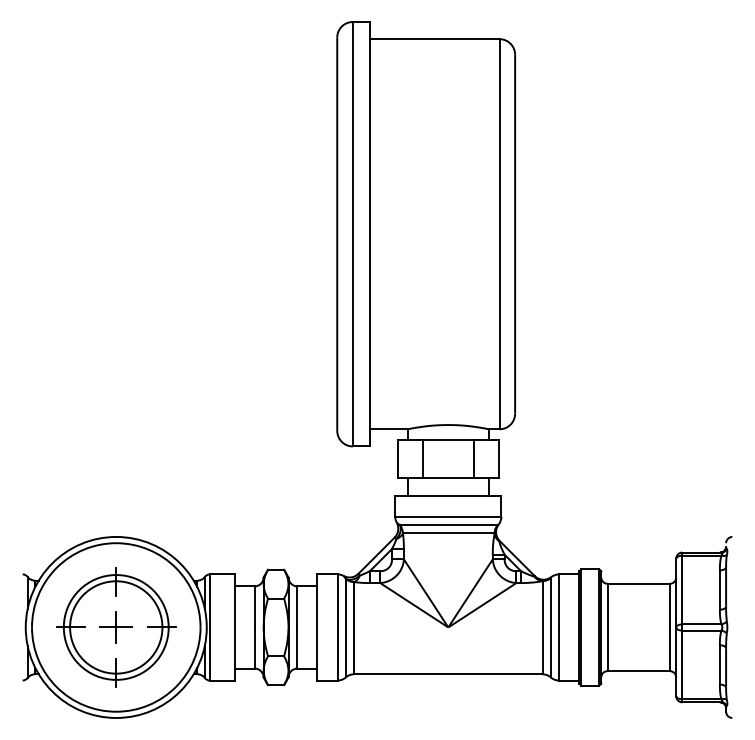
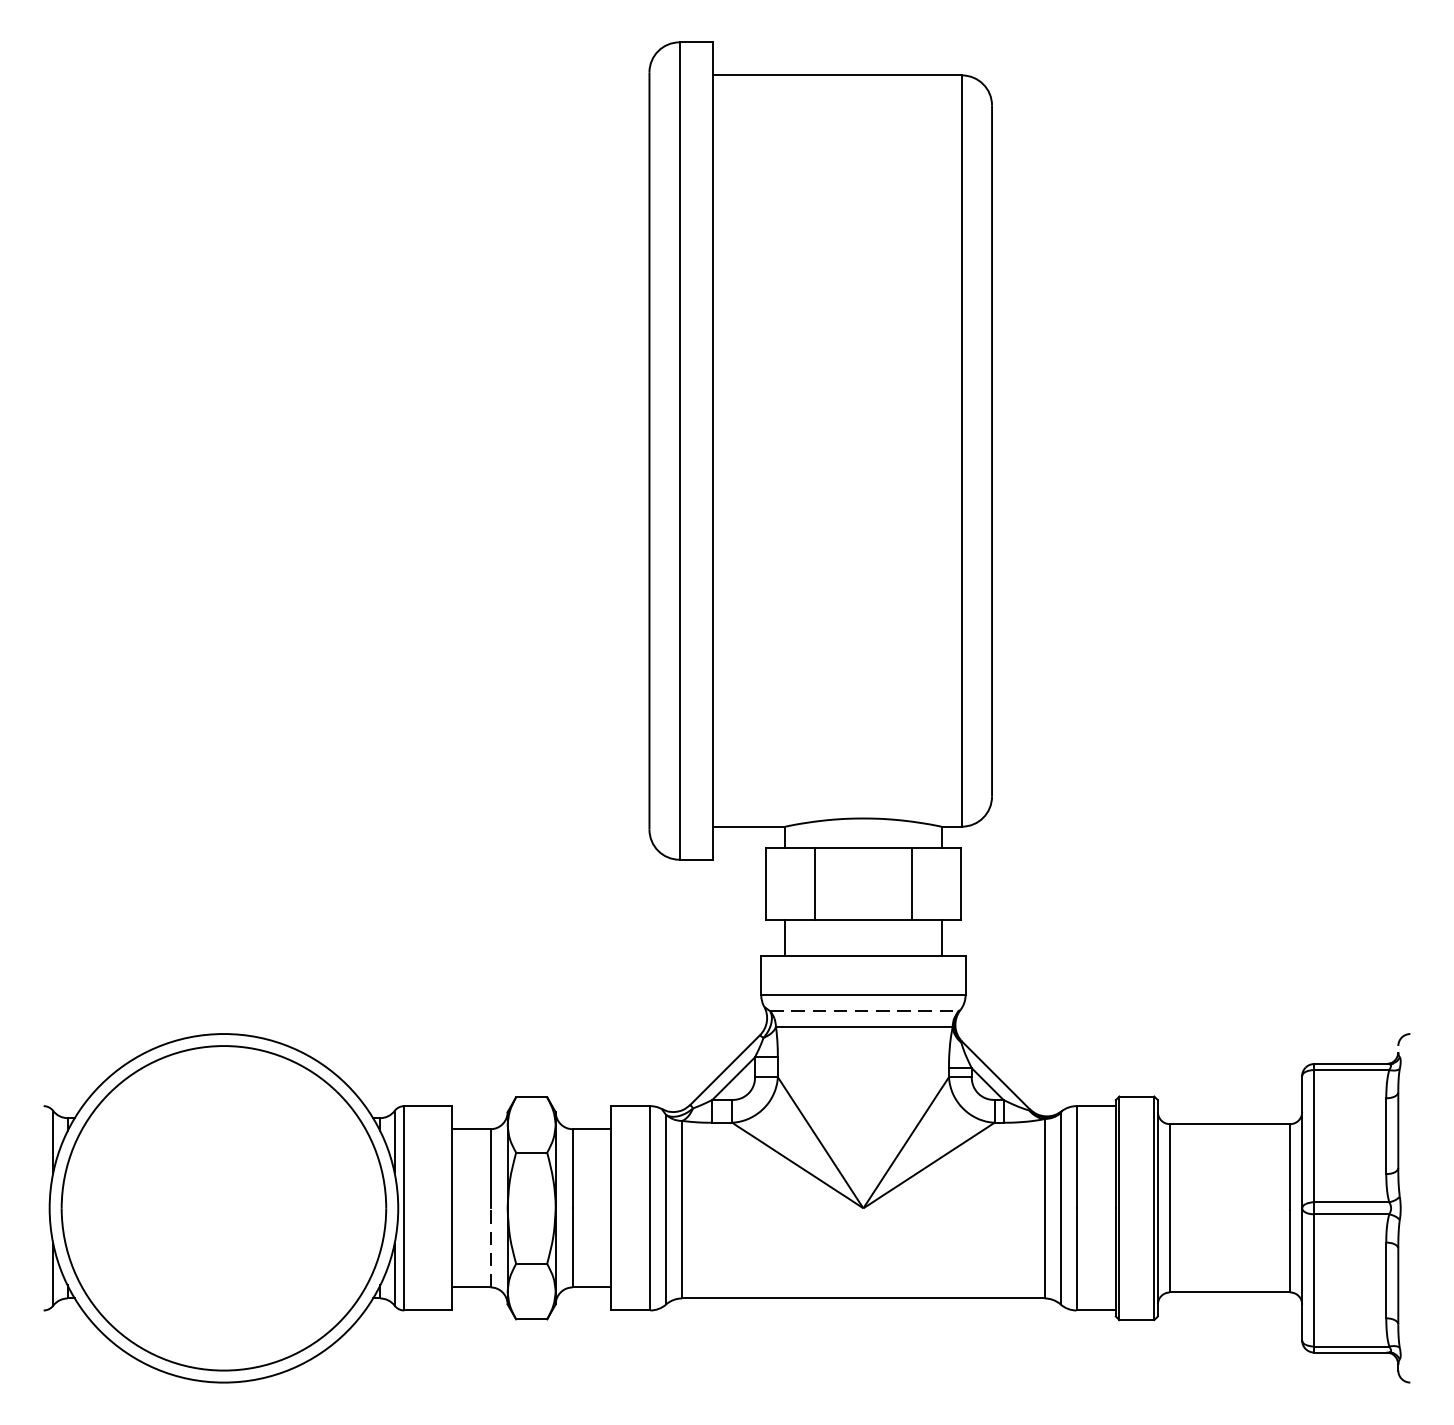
line: (448, 525) -> (863, 1011), solid -> dashed
part: (116, 627) -> (224, 1208), removed
line: (254, 648) -> (490, 1248), solid -> dashed

